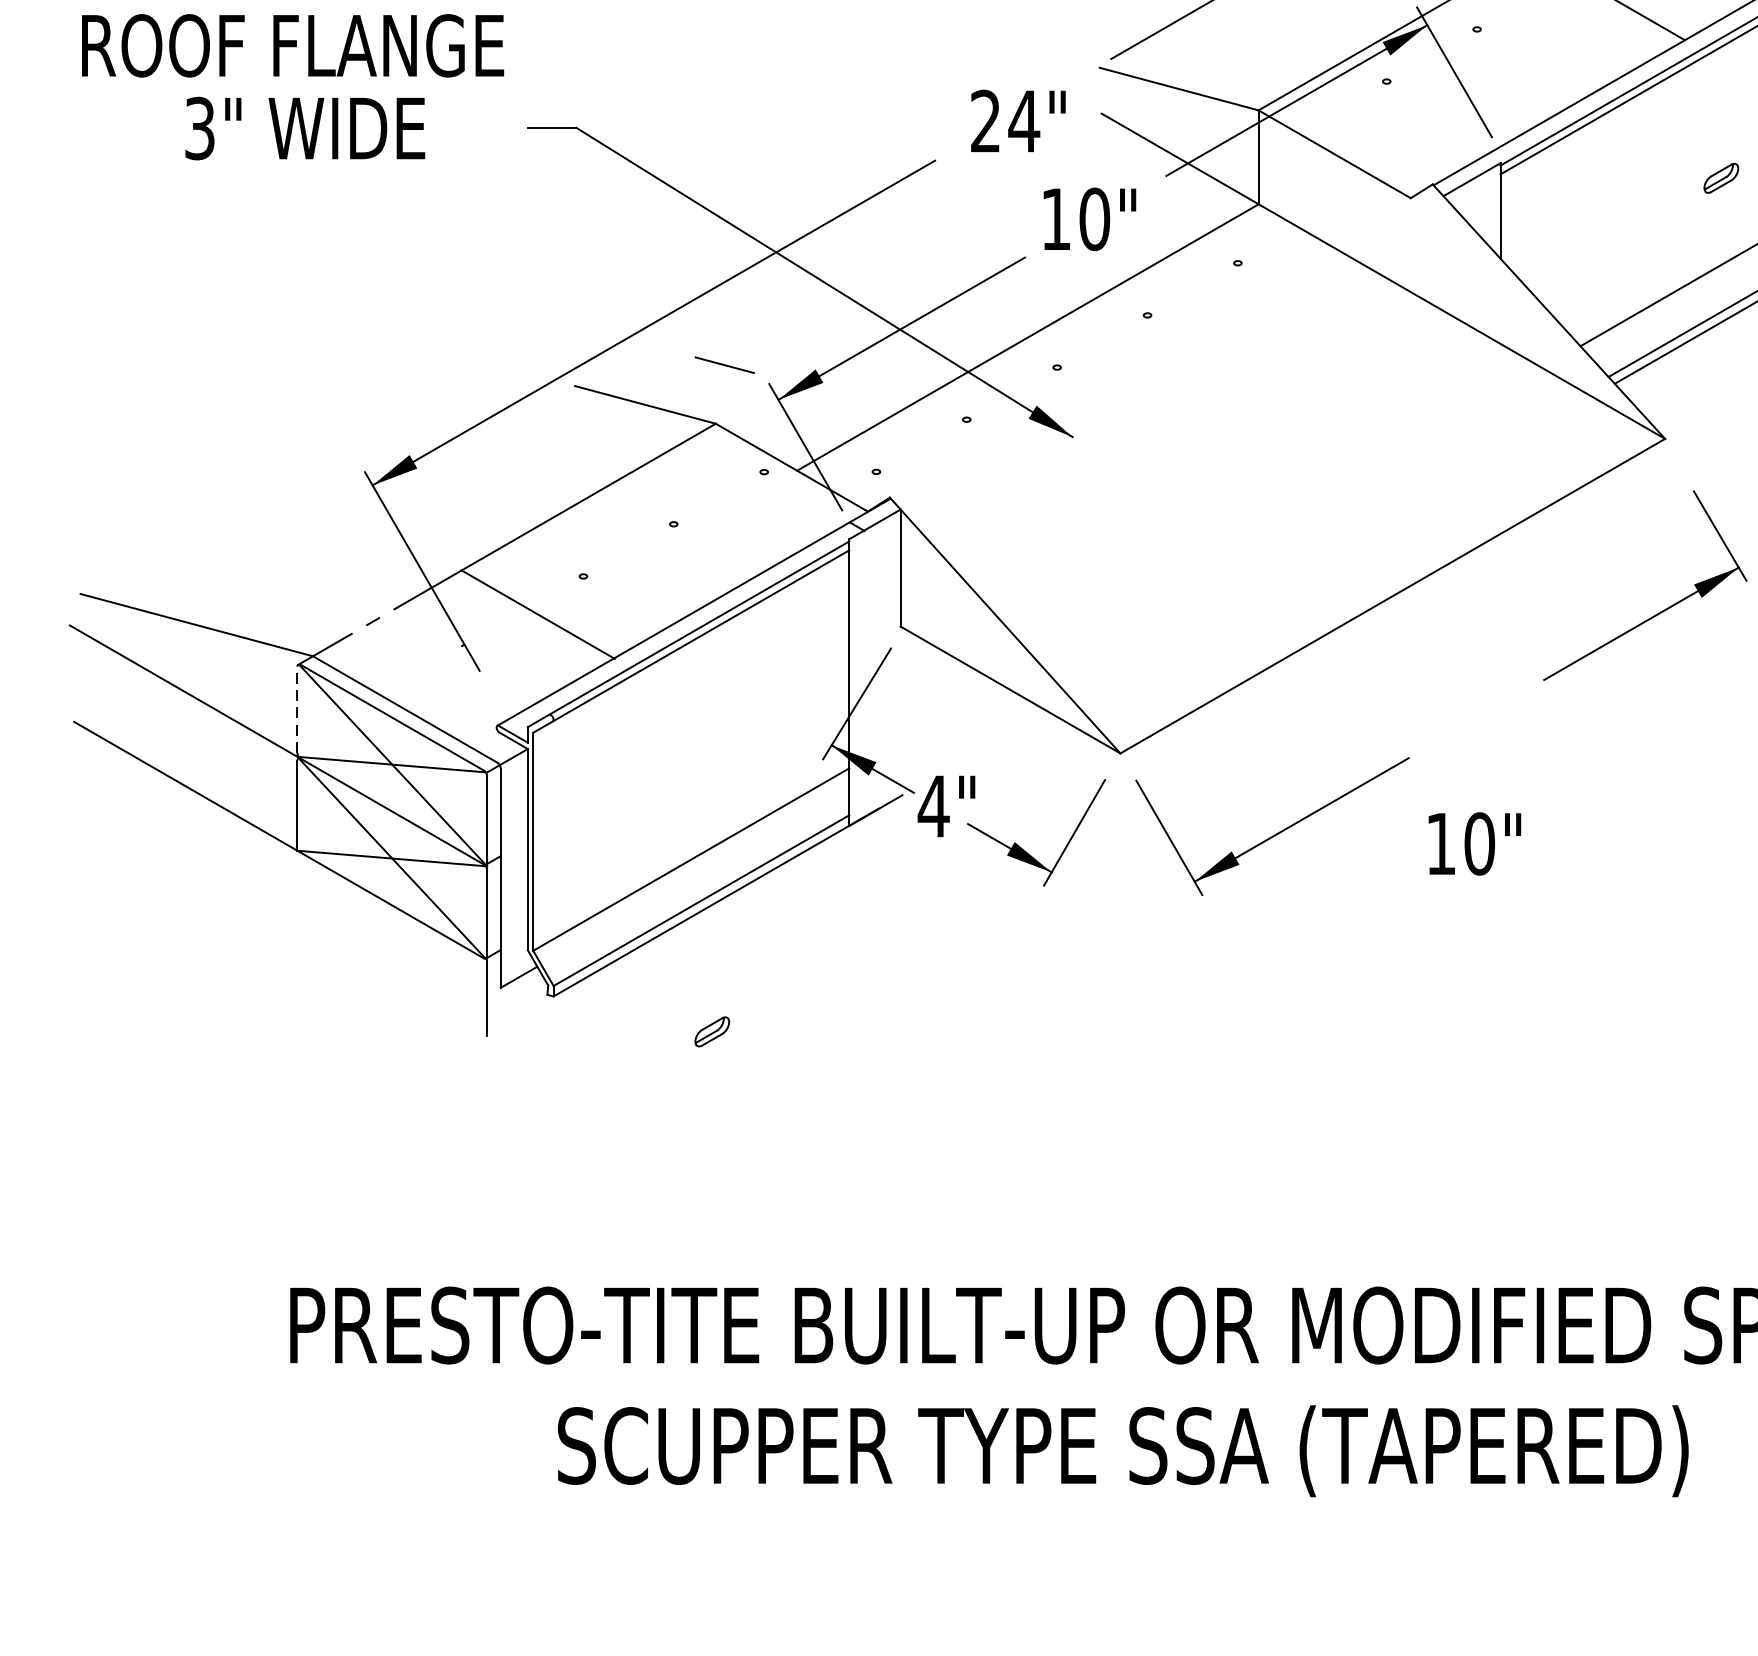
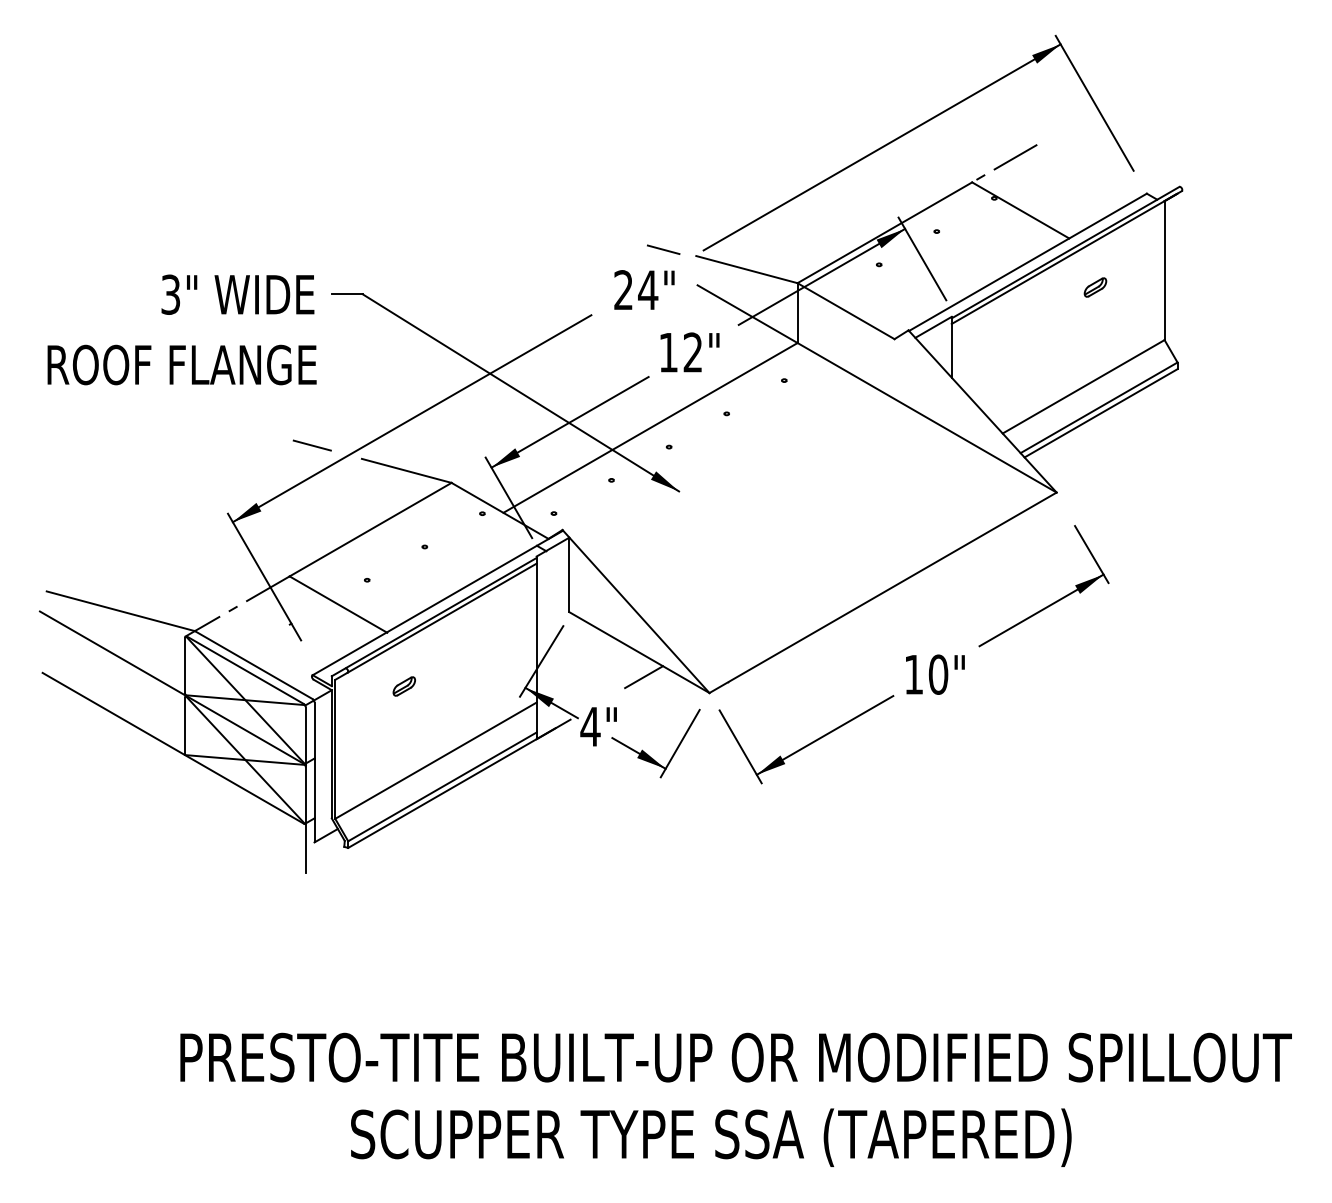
text: (292, 44) -> (181, 364), moved
line: (1048, 57) -> (663, 249), added
text: (304, 128) -> (237, 294), moved
part: (1721, 178) -> (1095, 287), moved
text: (1093, 219) -> (692, 352), 10" -> 12"
line: (723, 365) -> (311, 445), moved
line: (296, 708) -> (184, 664), dashed -> solid
line: (1018, 729) -> (644, 677), added
text: (1475, 843) -> (935, 674), moved
part: (710, 1031) -> (403, 686), moved

